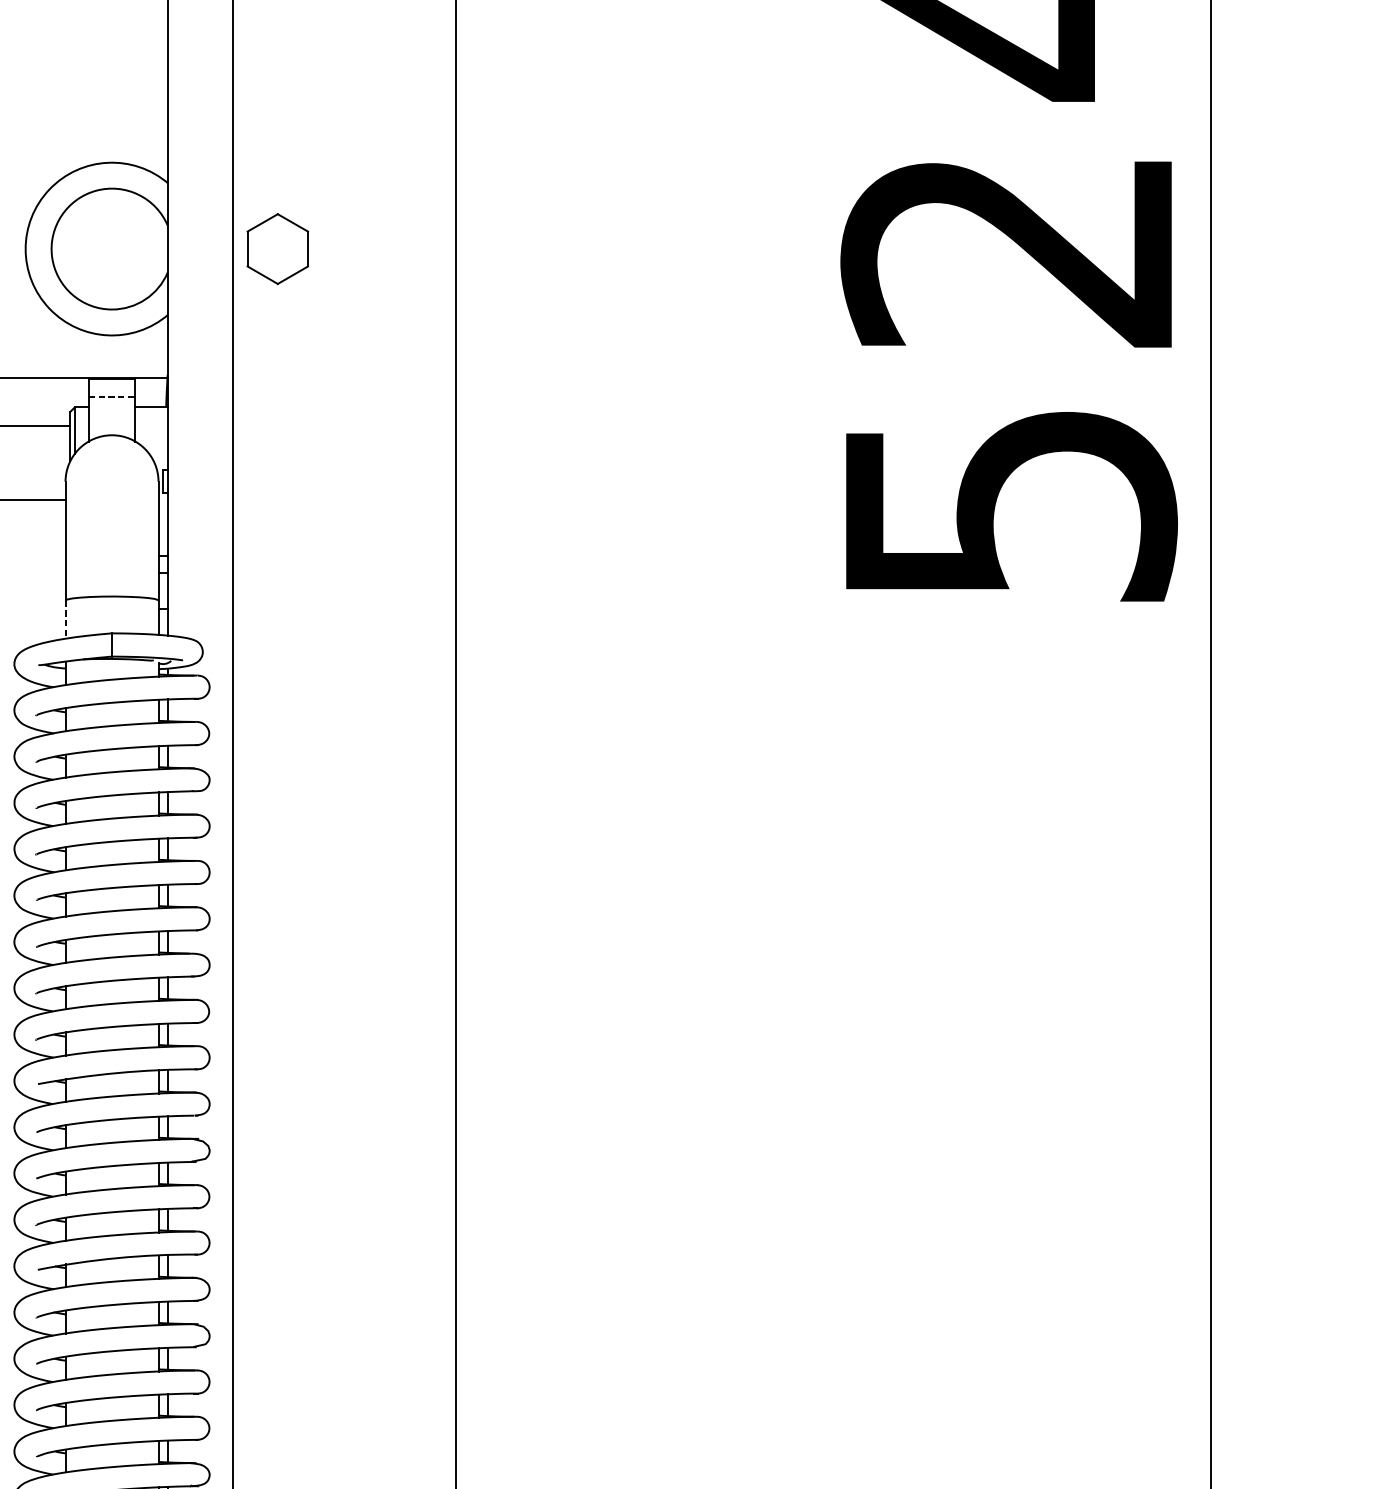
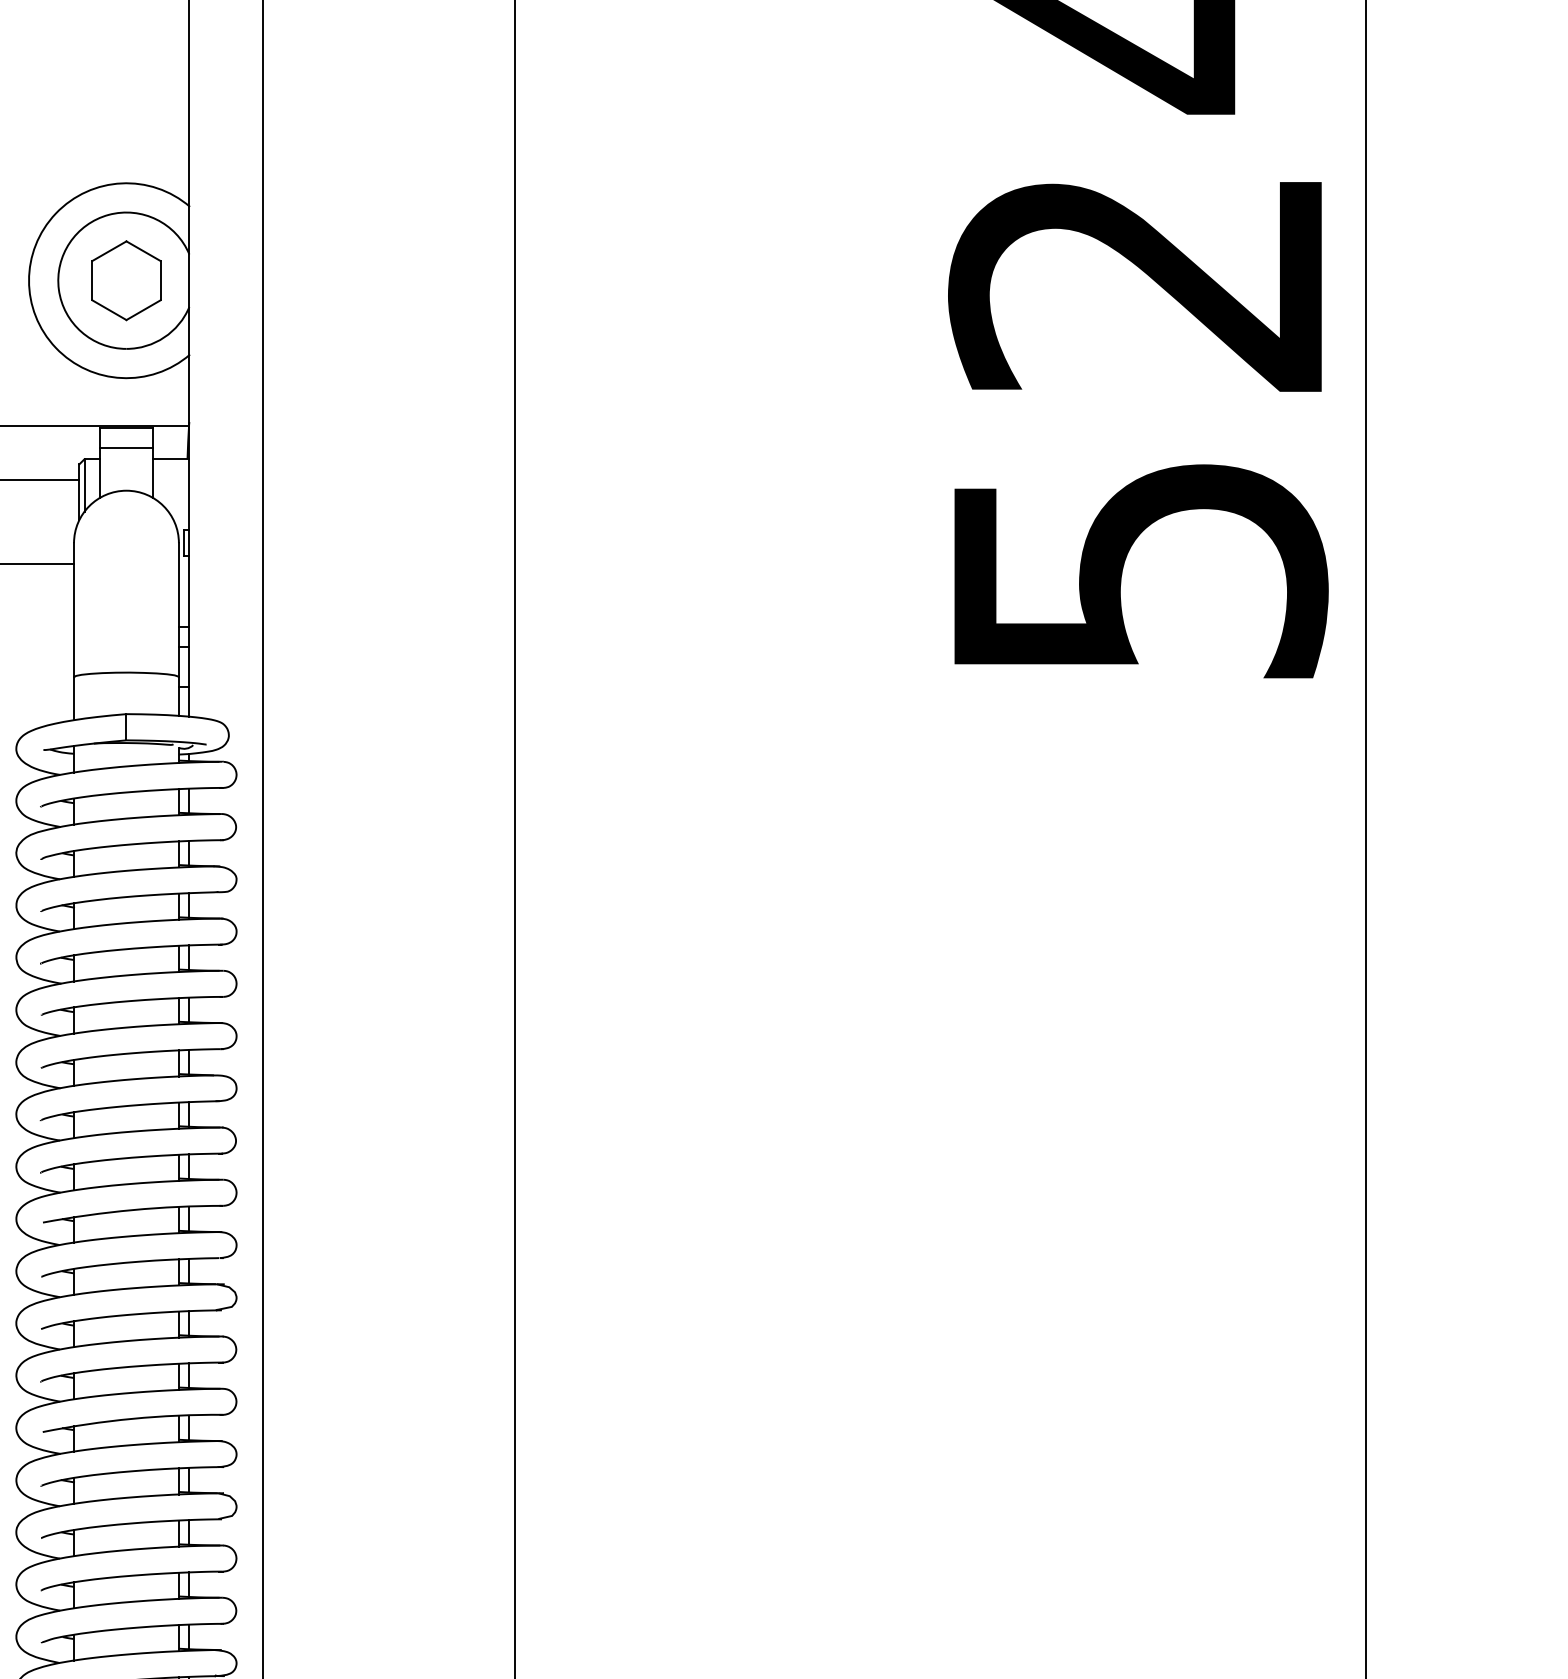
part: (277, 248) -> (126, 280), moved
line: (112, 396) -> (126, 447), dashed -> solid
line: (65, 618) -> (74, 697), dashed -> solid

